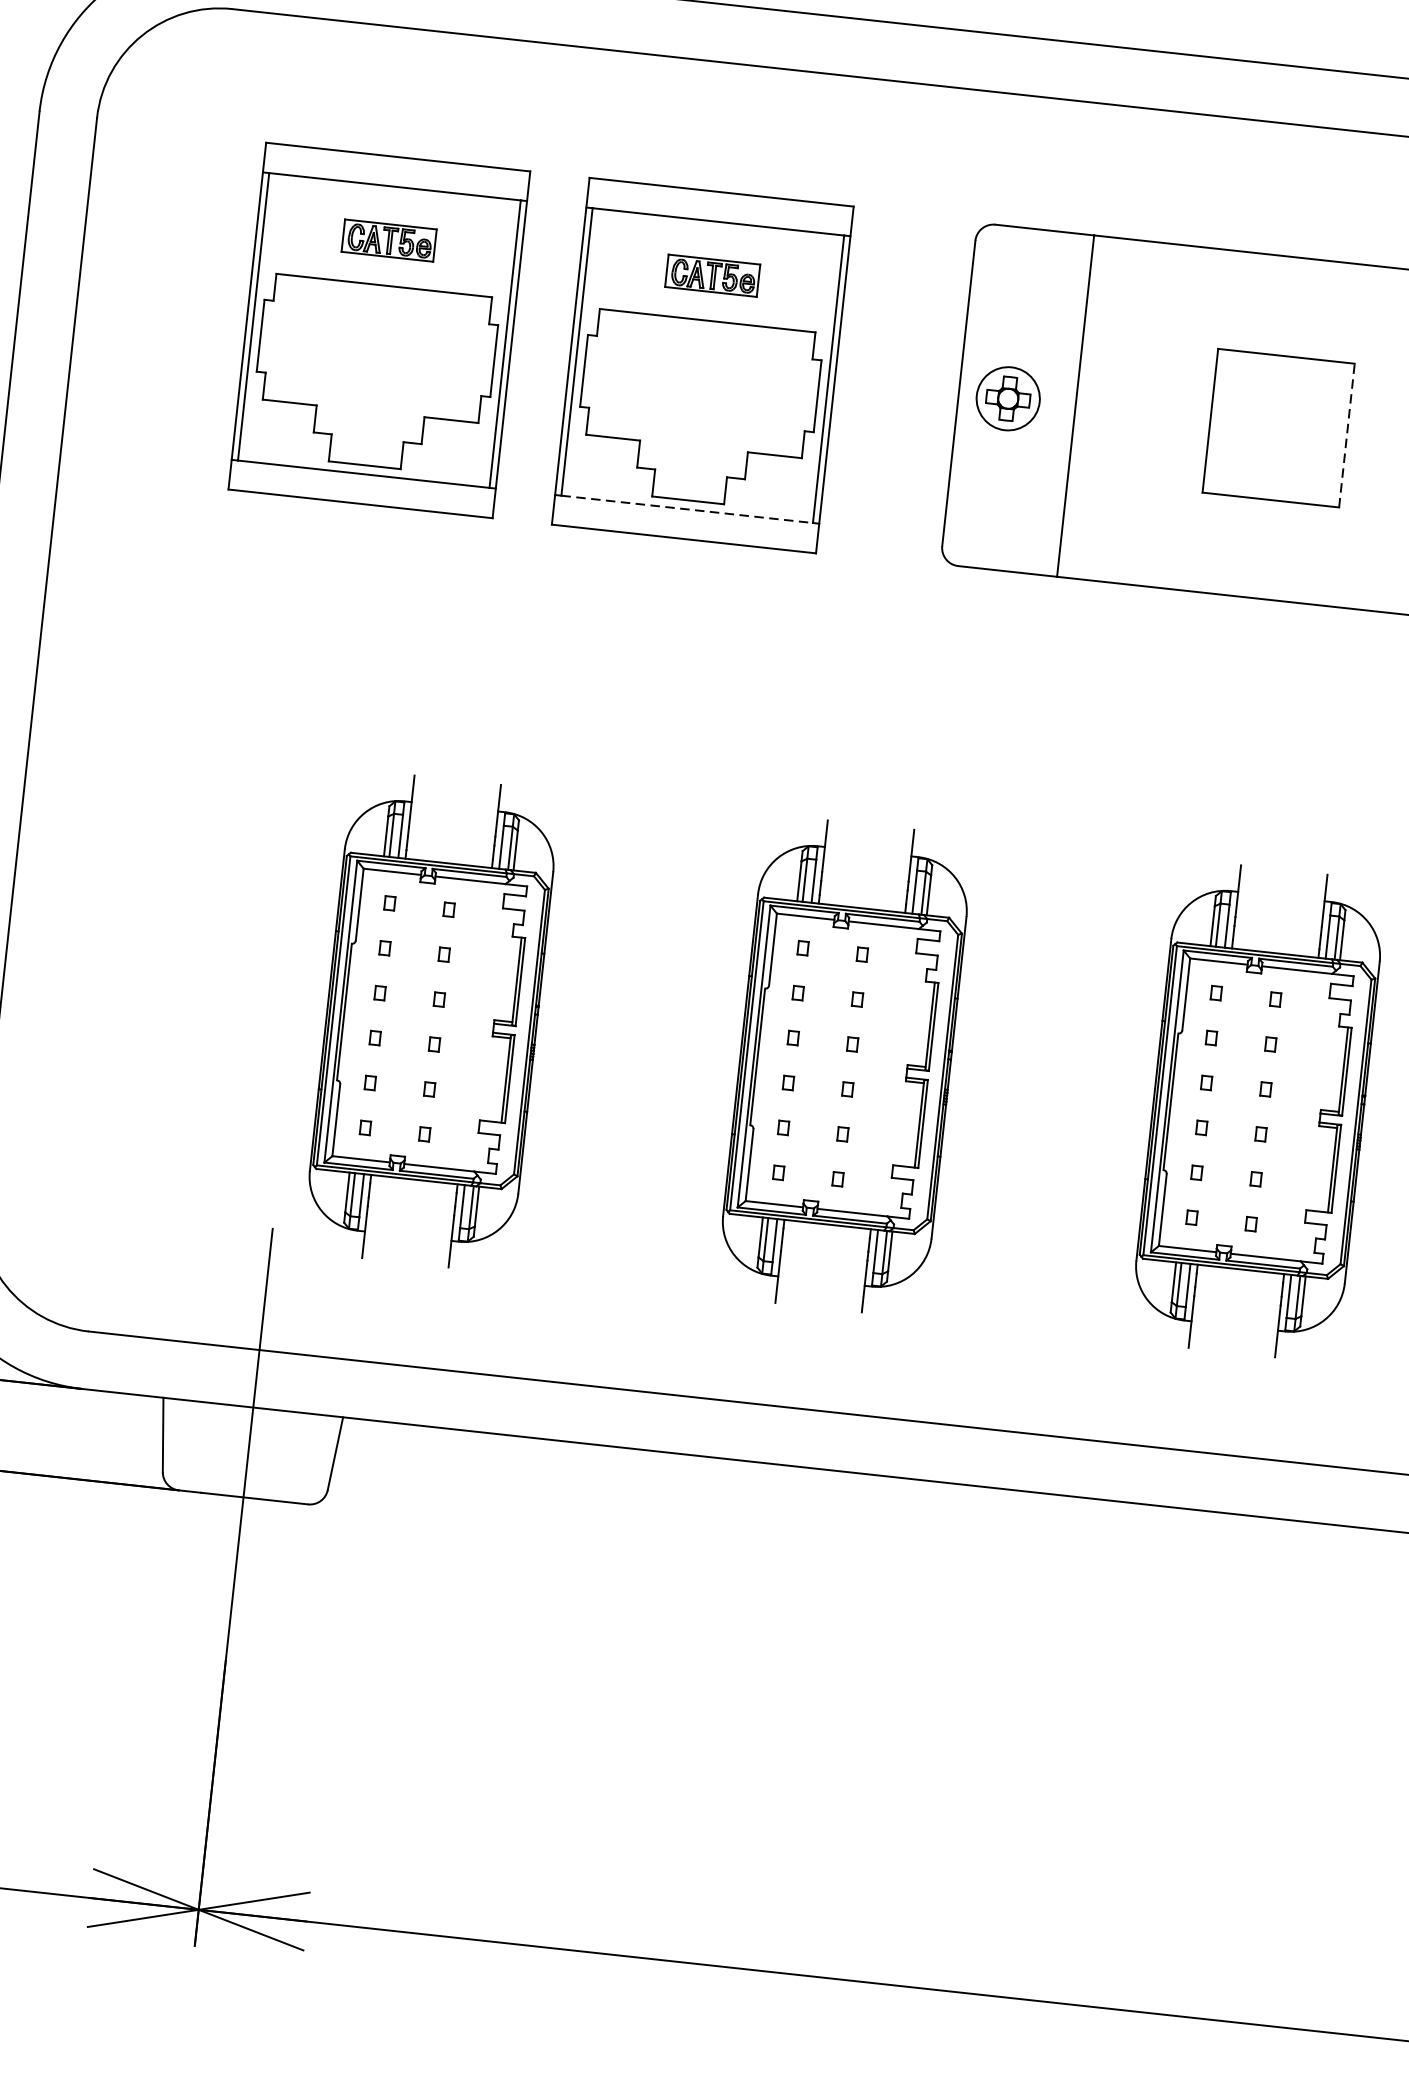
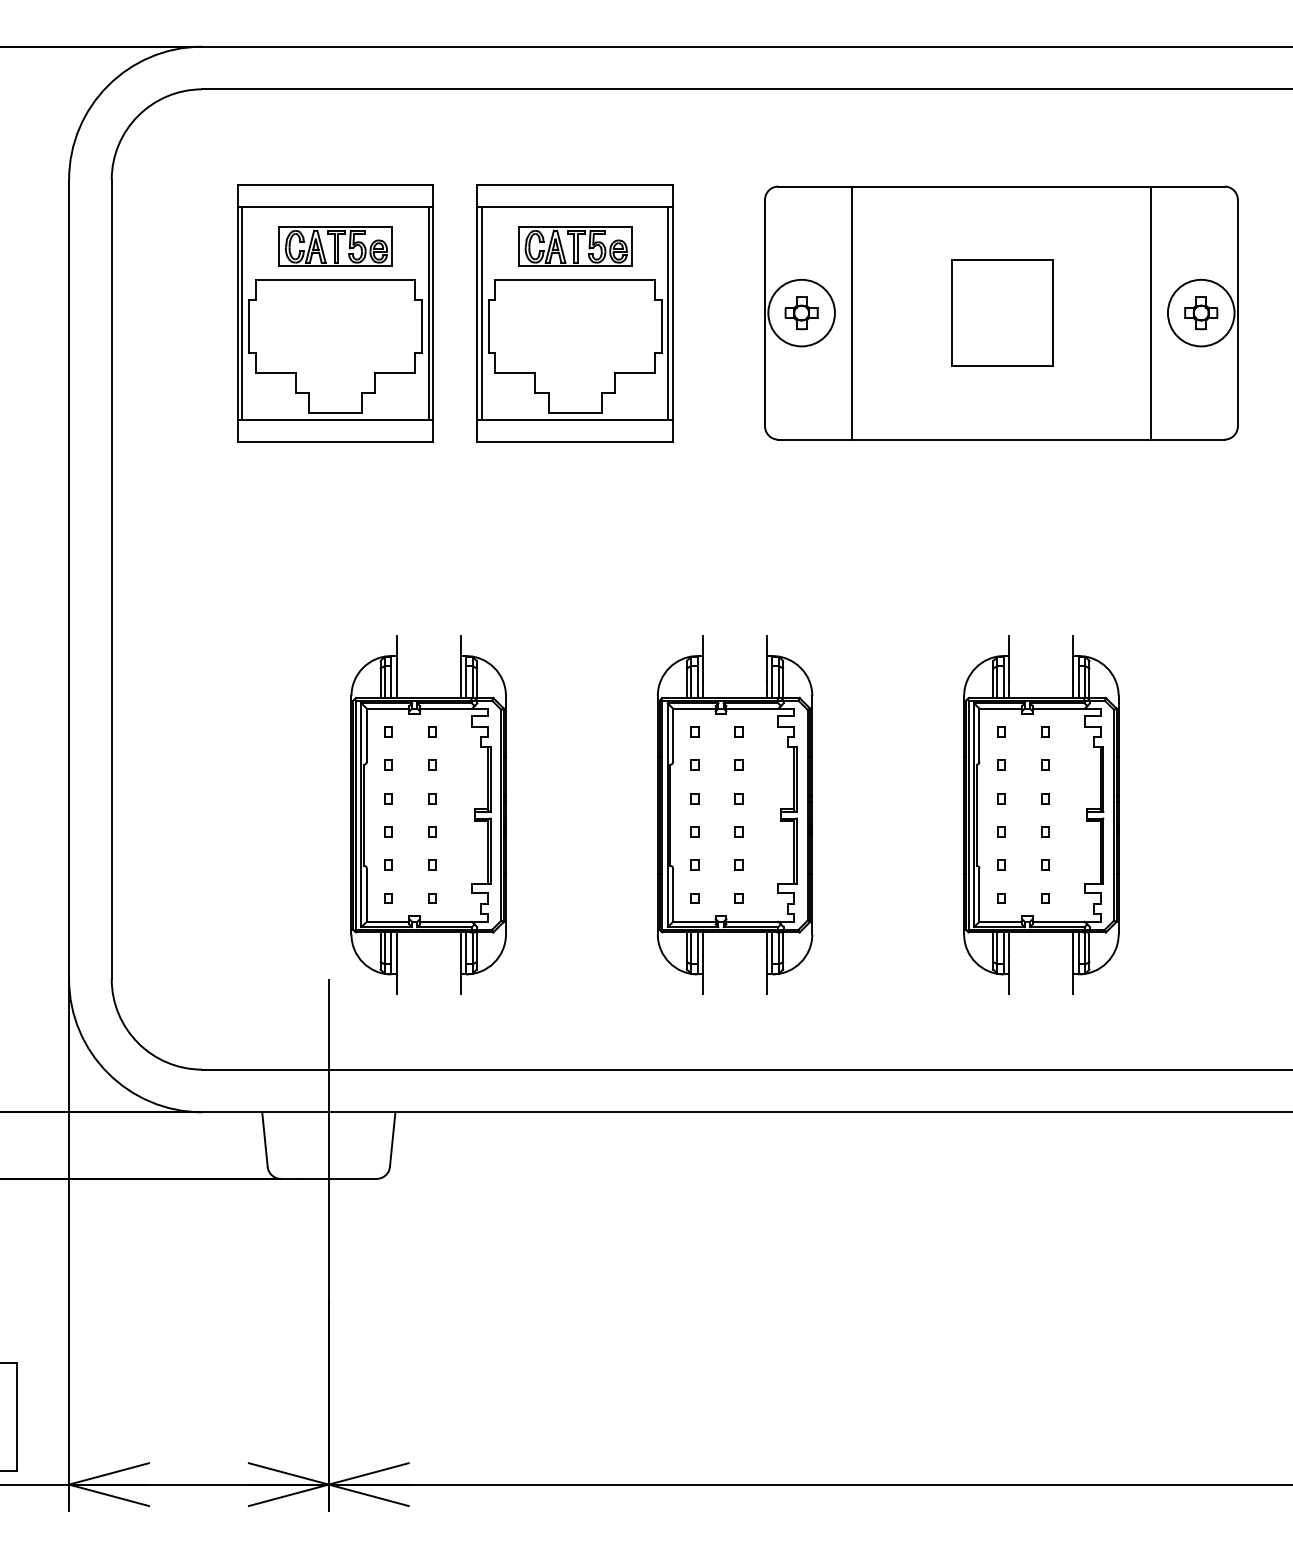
part: (389, 240) -> (335, 246), size x1.67
part: (712, 275) -> (575, 246), size x1.67
circle: (1008, 397) -> (801, 312), size x1.43
line: (1346, 434) -> (1052, 312), dashed -> solid
line: (687, 509) -> (575, 419), dashed -> solid

